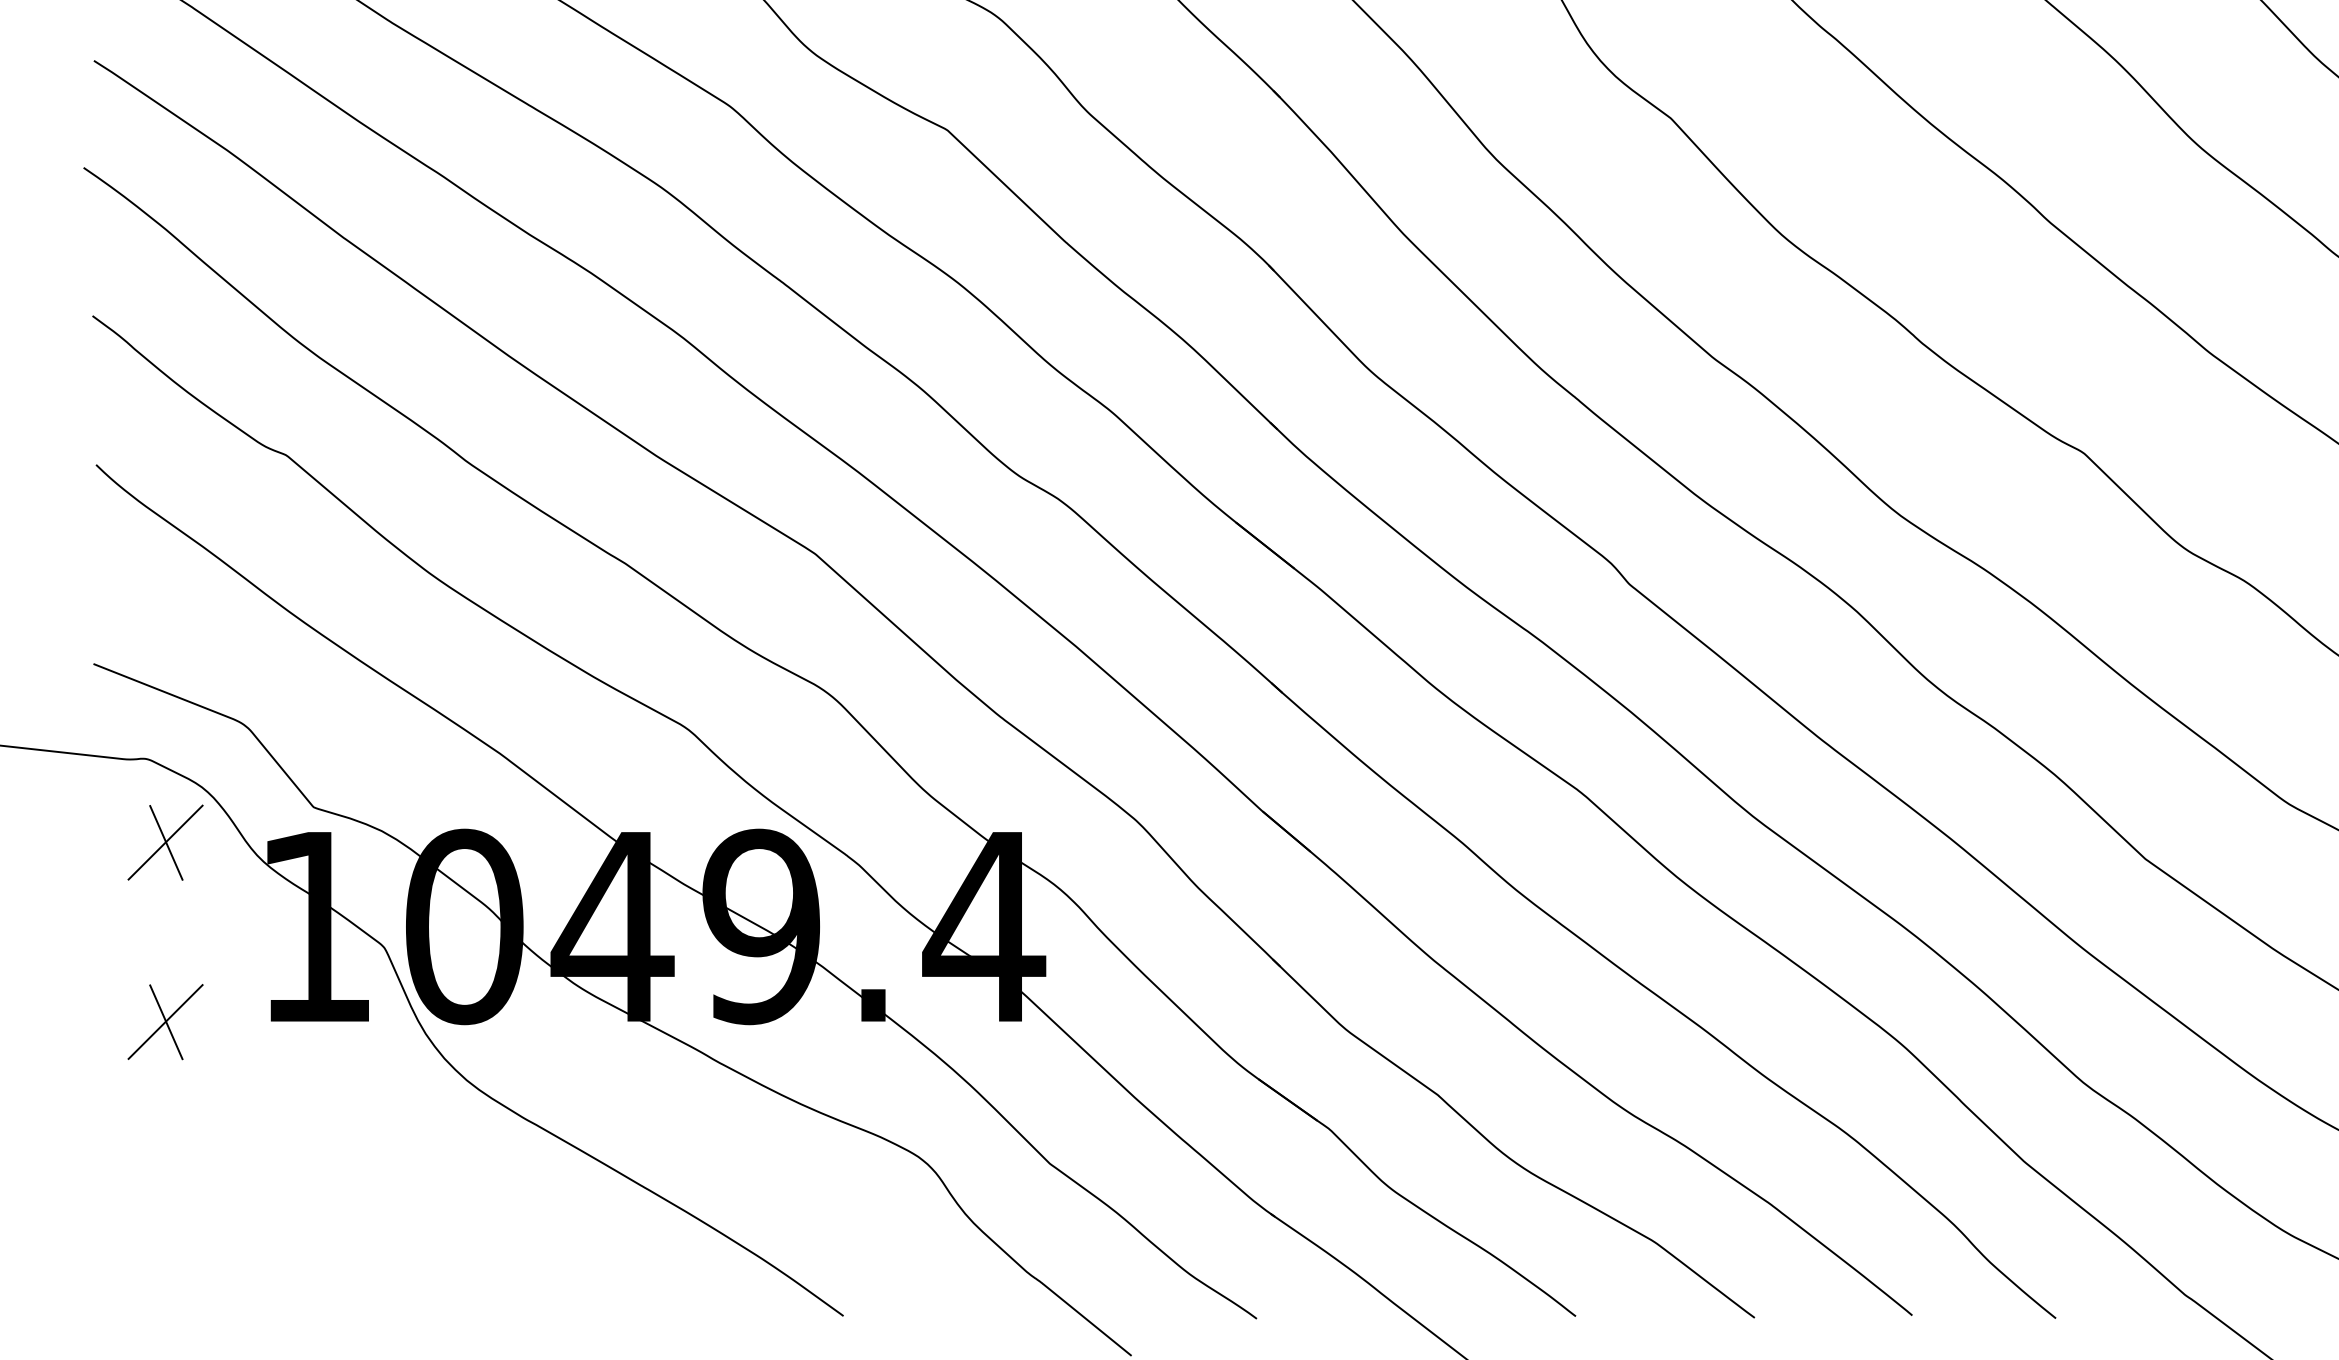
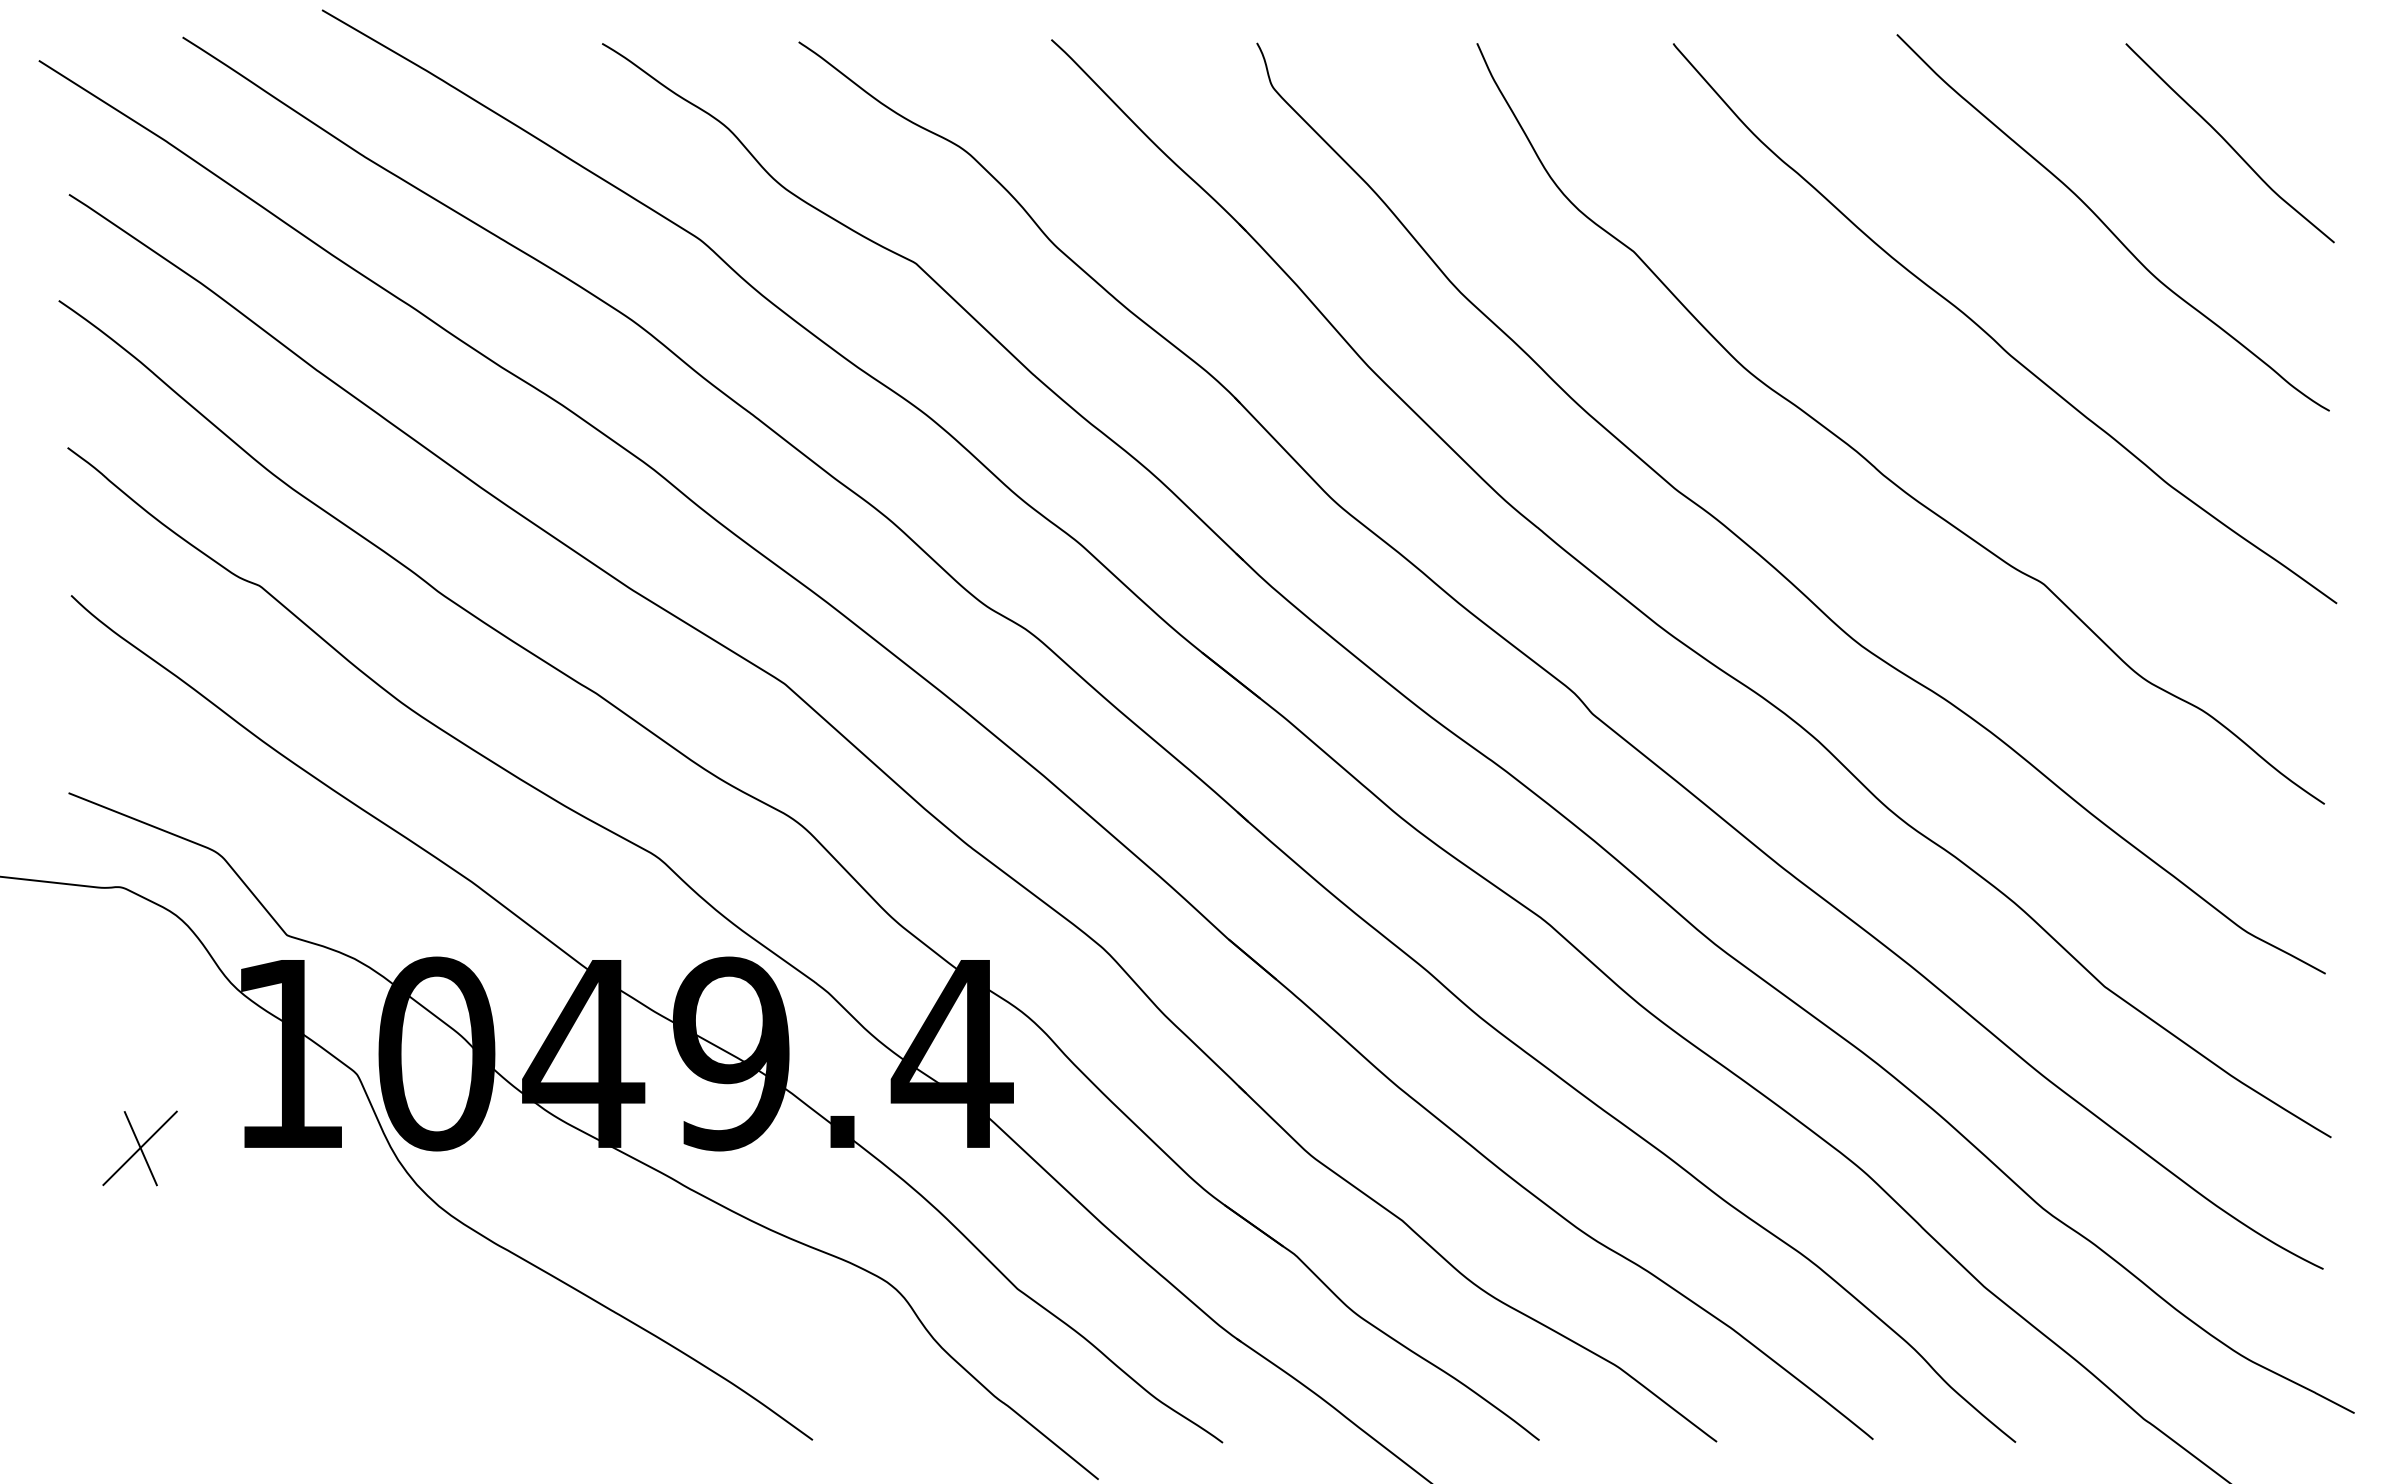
part: (164, 842) -> (139, 970), removed

